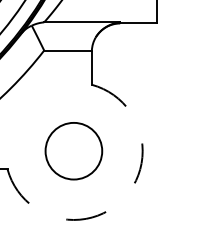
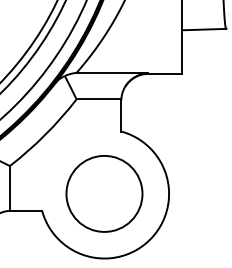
circle: (73, 150) -> (104, 193), size x1.43
arc: (122, 199) -> (150, 239), dashed -> solid

